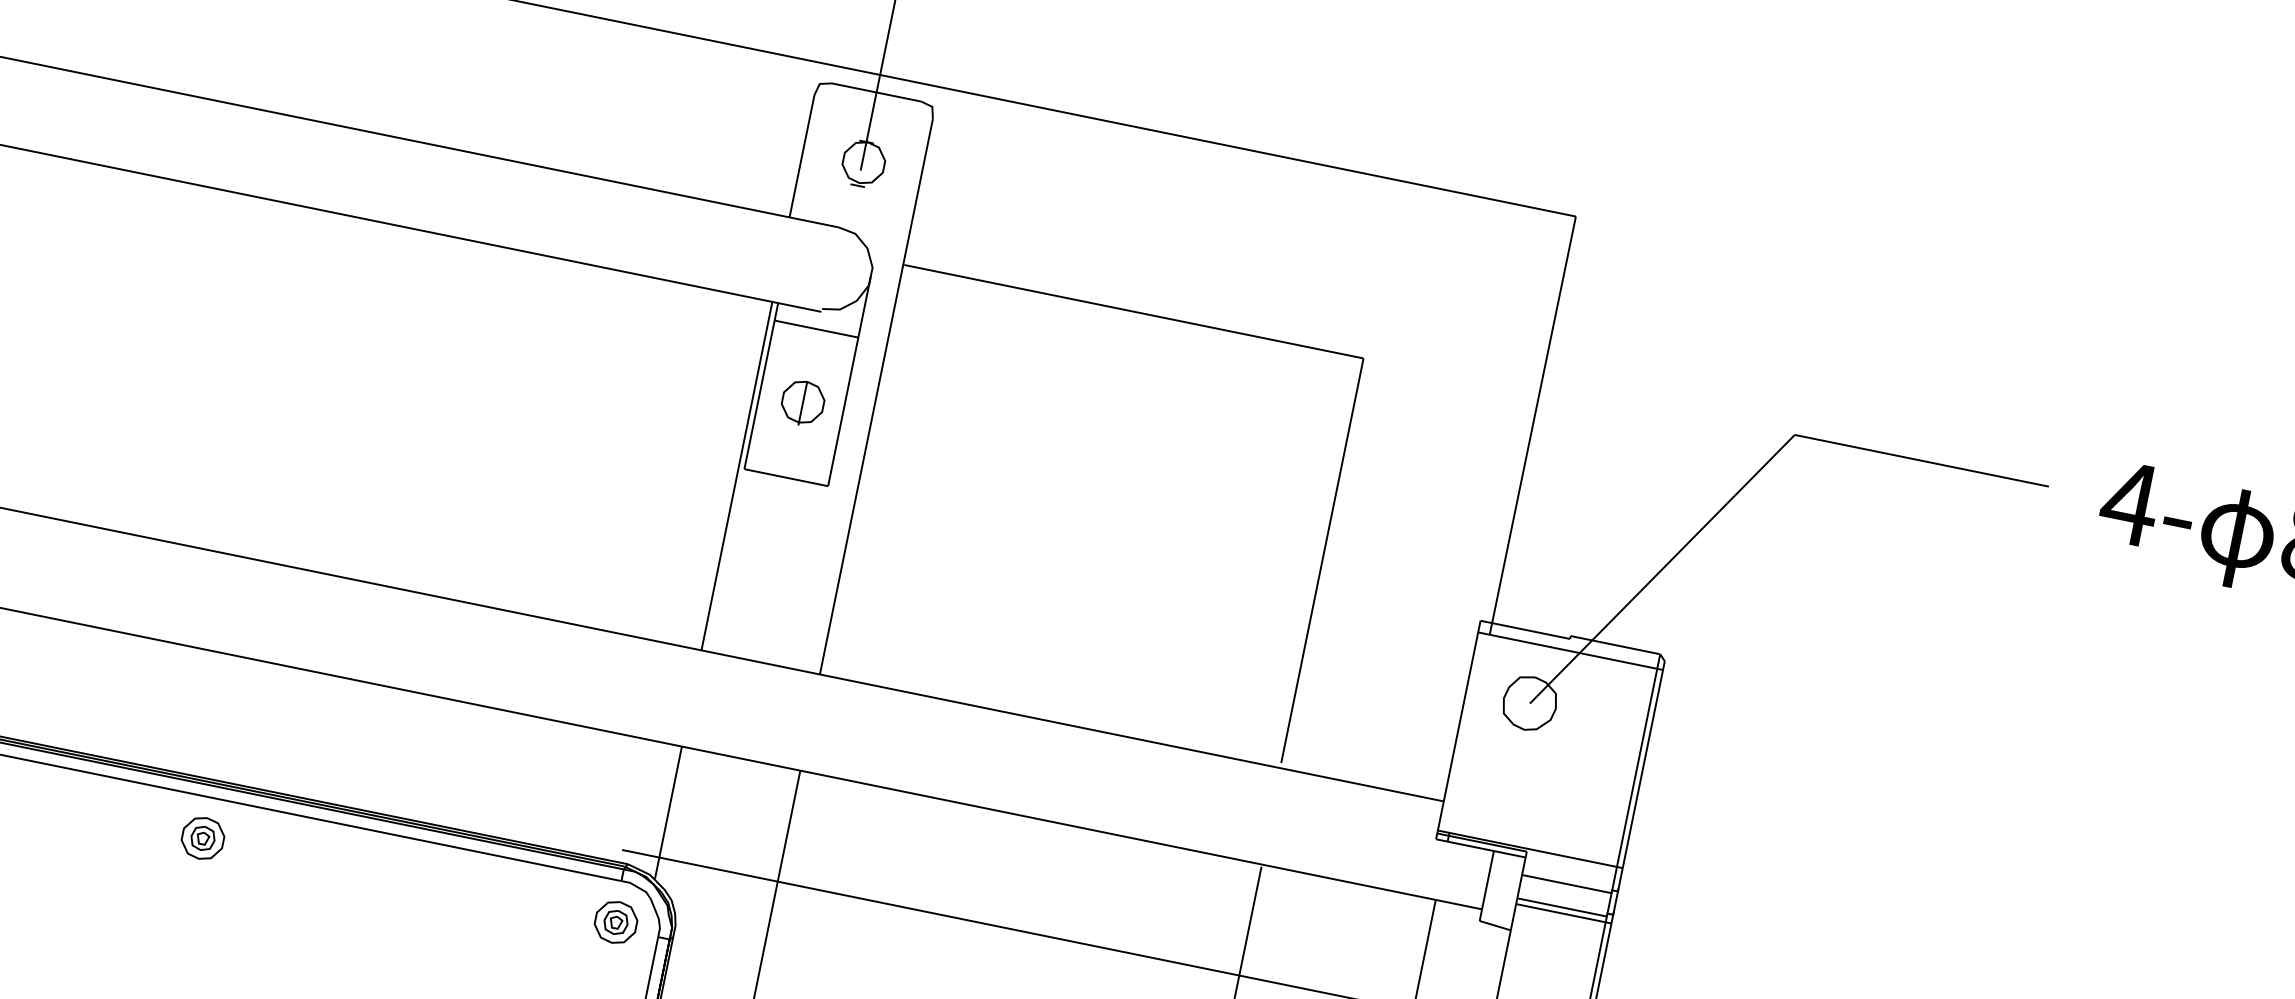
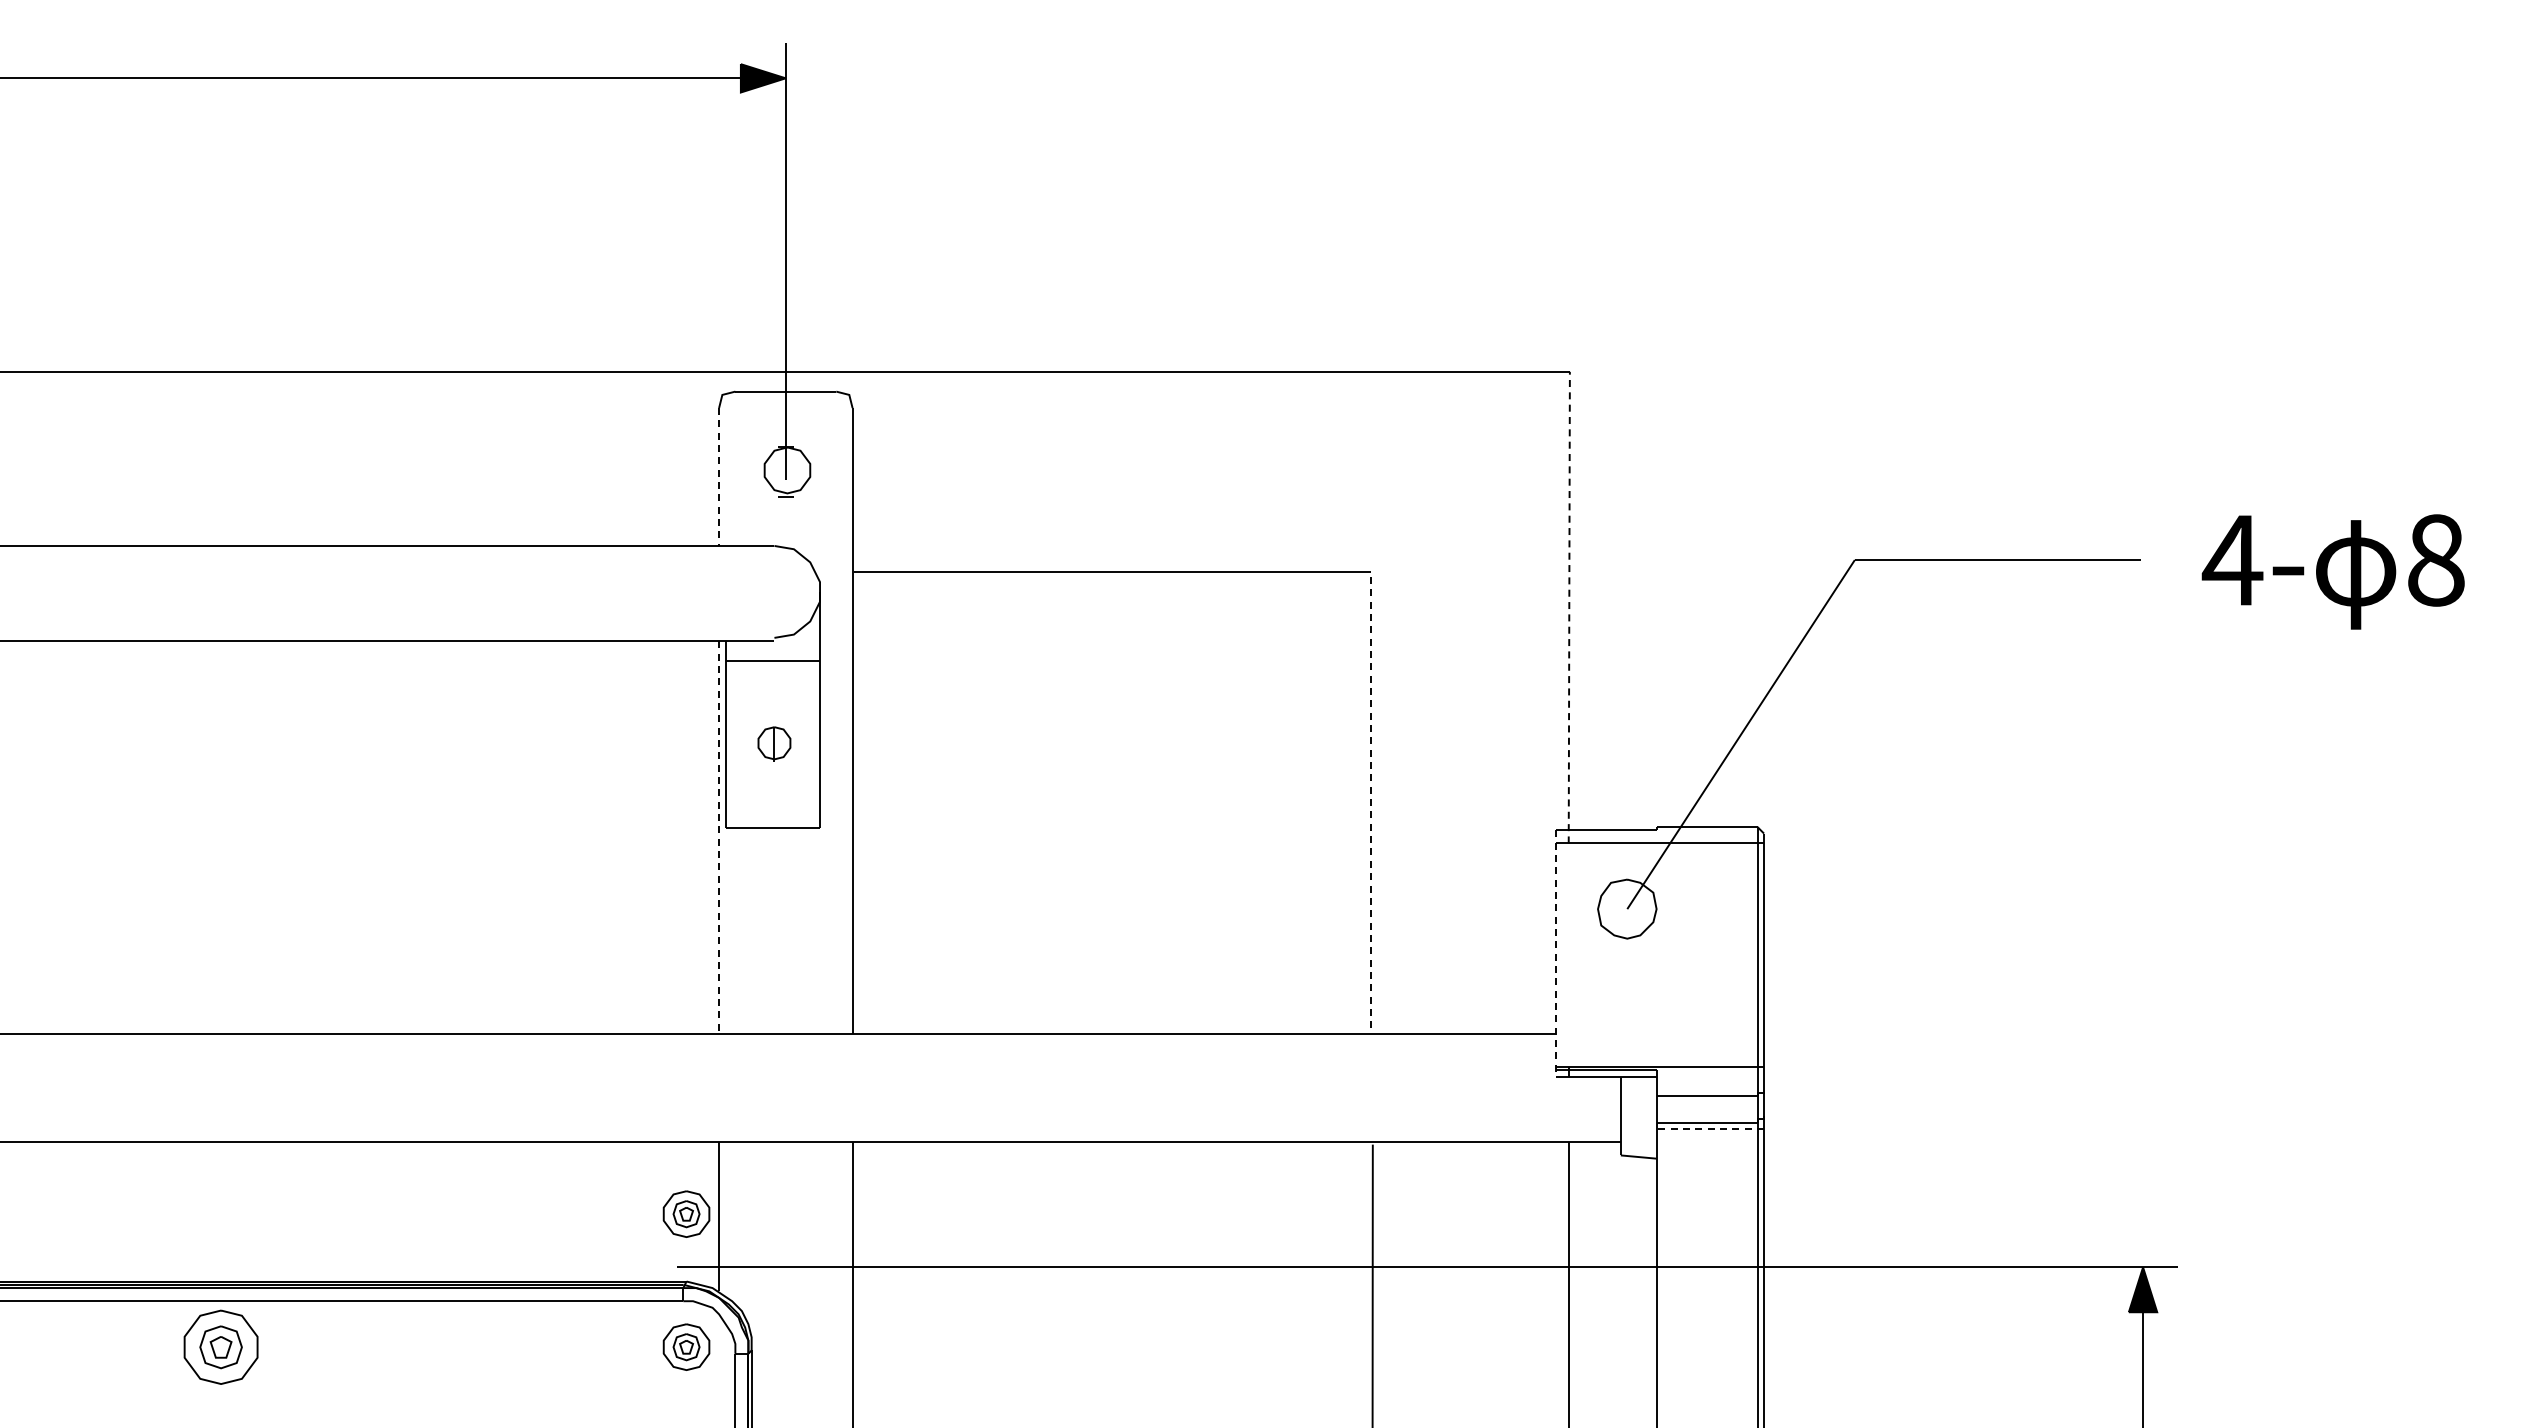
line: (802, 156) -> (719, 477), solid -> dashed
part: (803, 402) -> (774, 743), size x0.7
line: (1533, 425) -> (1569, 607), solid -> dashed
line: (737, 477) -> (719, 838), solid -> dashed
line: (1322, 561) -> (1371, 800), solid -> dashed
line: (1458, 730) -> (1555, 953), solid -> dashed
part: (640, 803) -> (686, 1213), added
part: (202, 837) -> (220, 1346), size x1.6
line: (1563, 914) -> (1710, 1129), solid -> dashed

